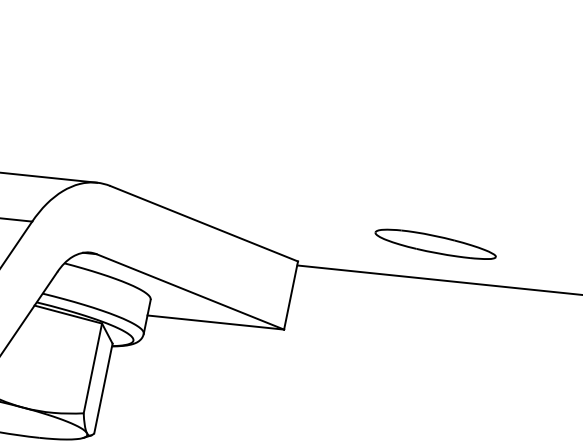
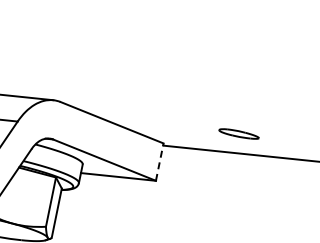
part: (434, 243) -> (238, 133), size x0.6
line: (290, 294) -> (159, 161), solid -> dashed

